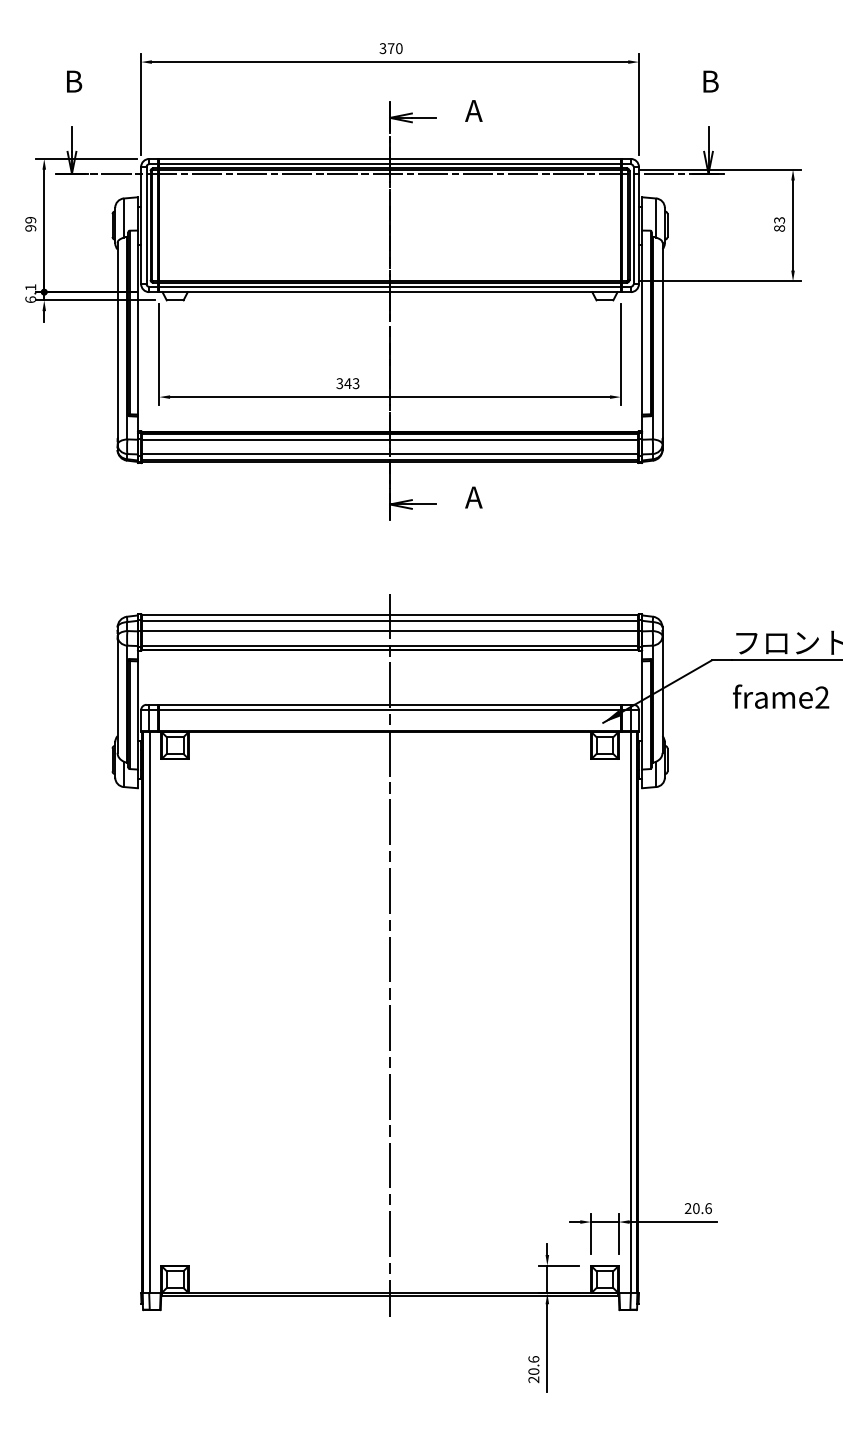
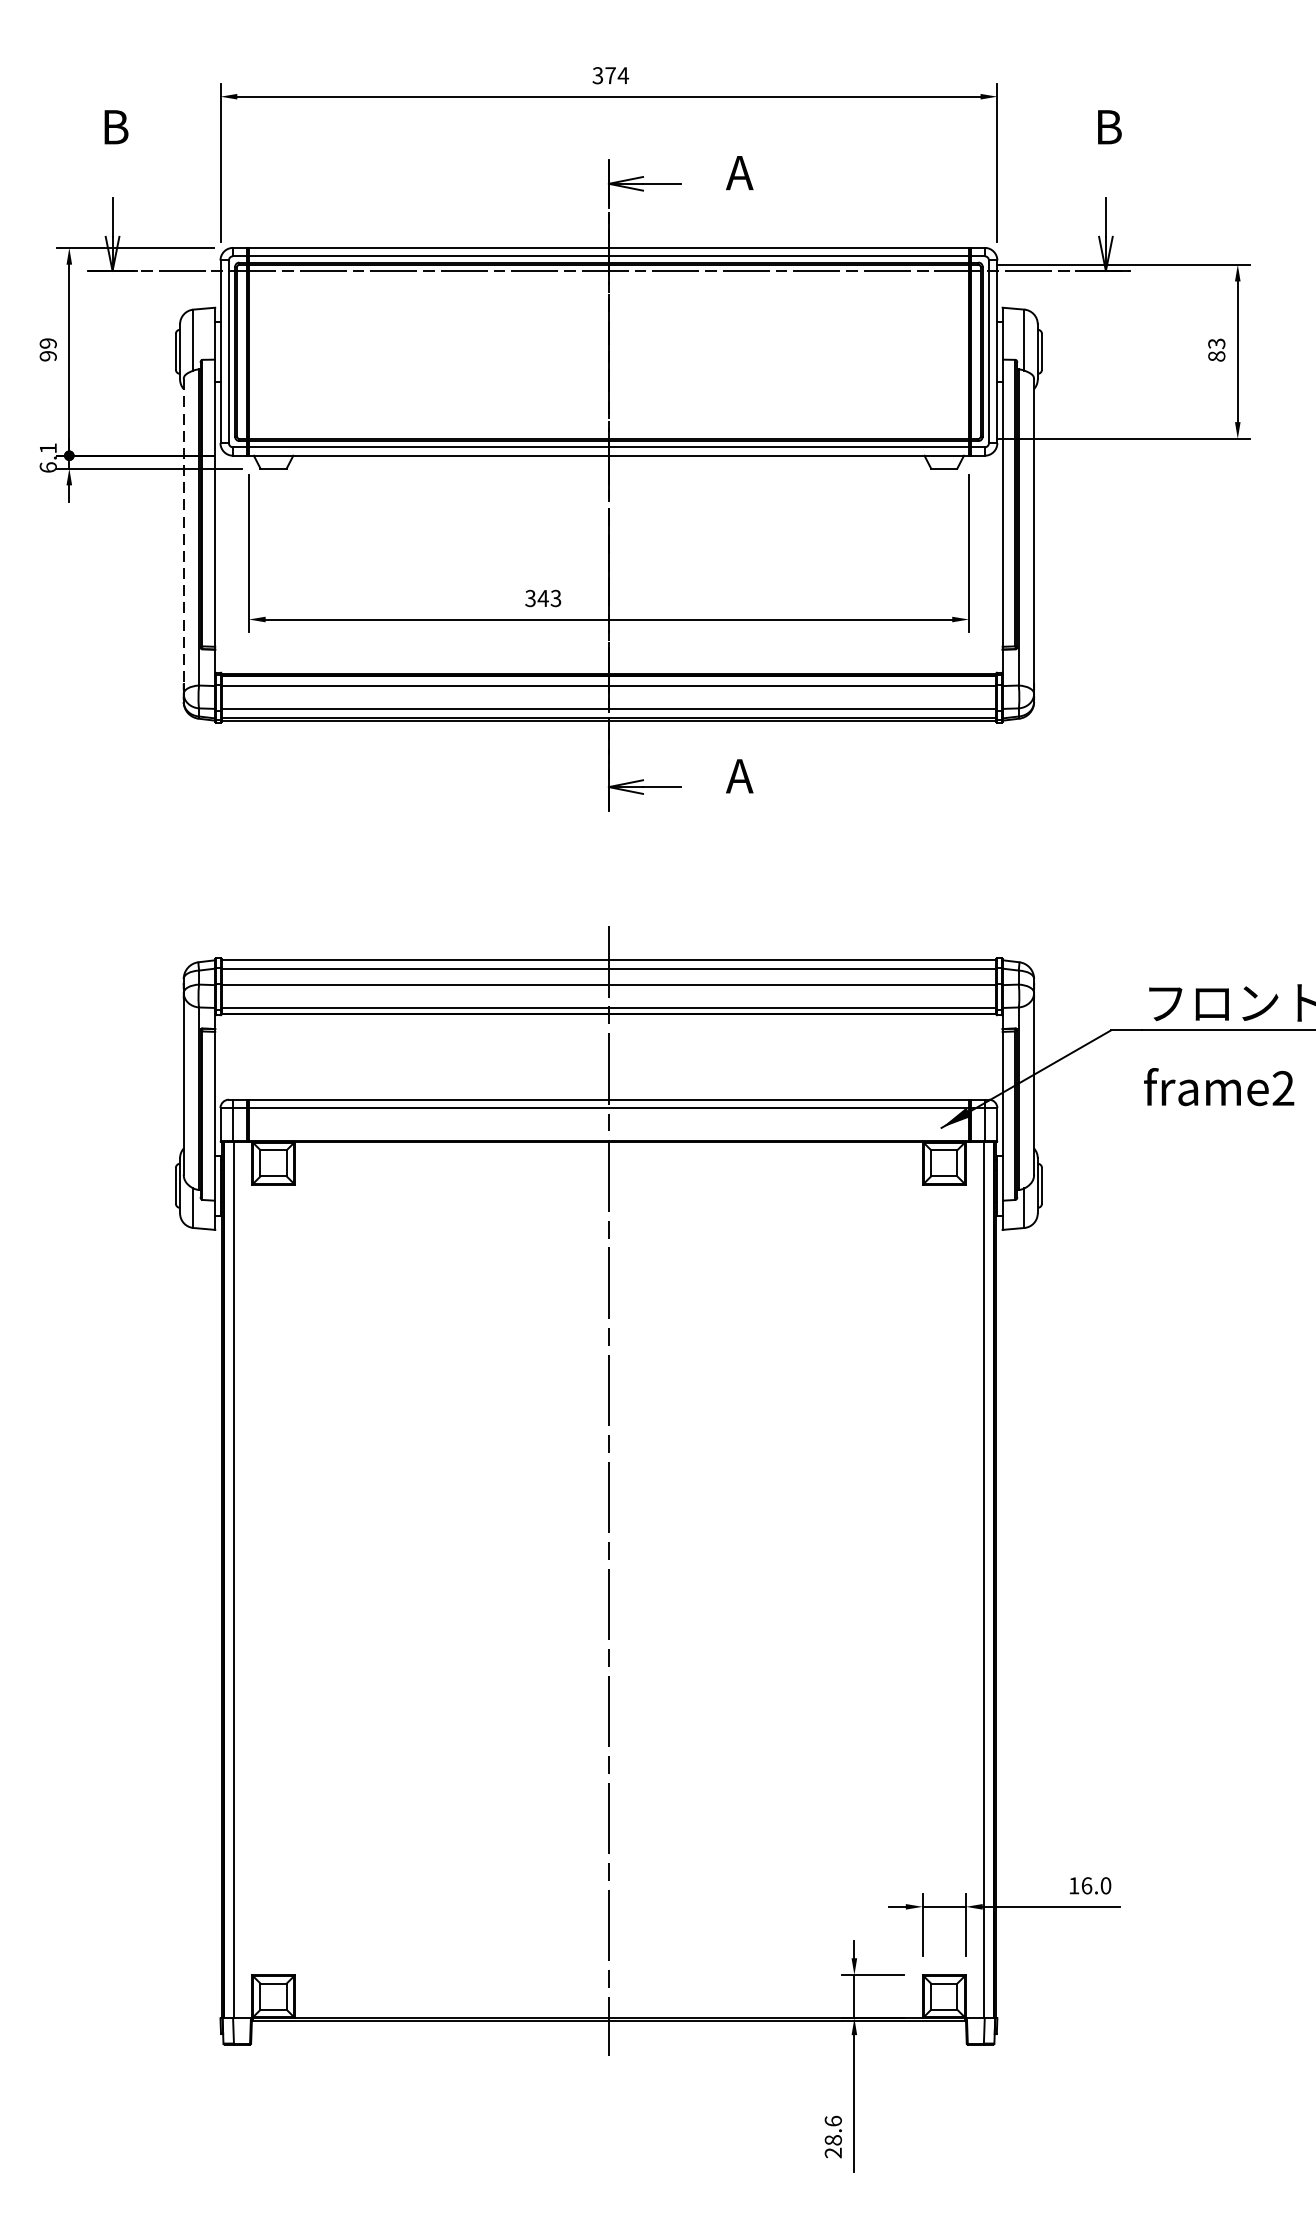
text: (398, 48) -> (622, 75), 370 -> 374
line: (117, 340) -> (183, 531), solid -> dashed
text: (697, 1208) -> (1088, 1885), 20.6 -> 16.0
text: (534, 1371) -> (834, 2140), 20.6 -> 28.6

